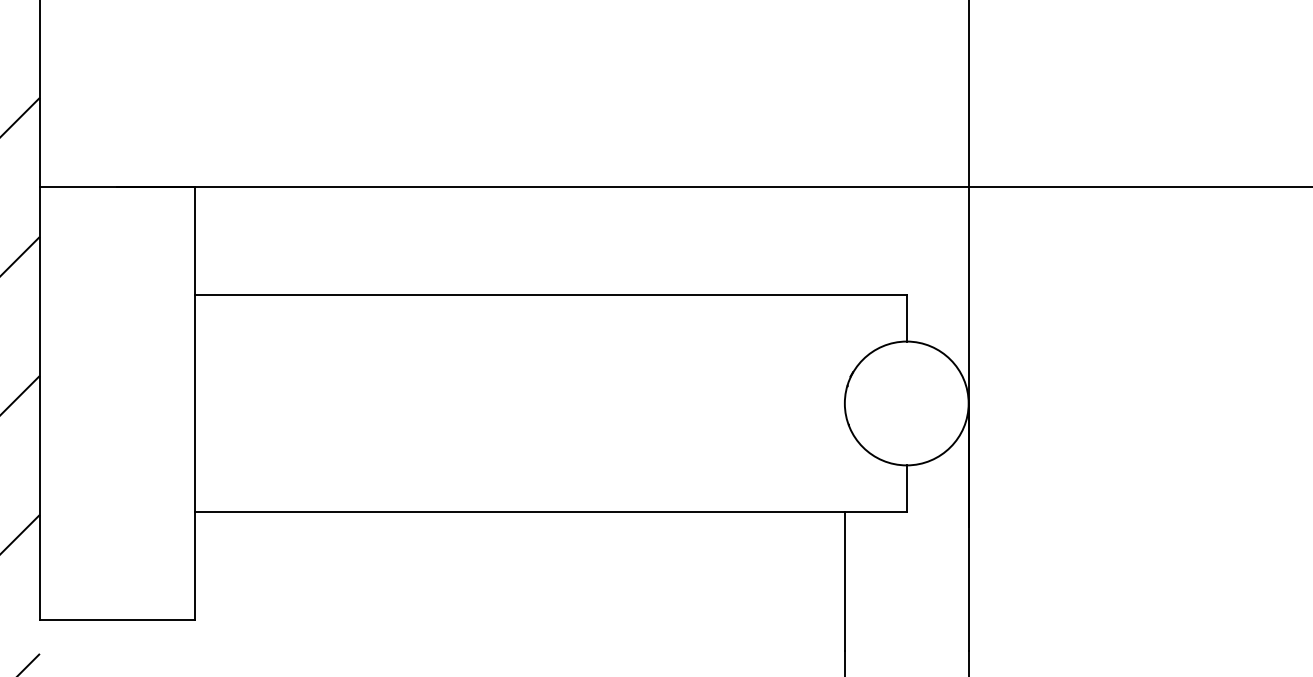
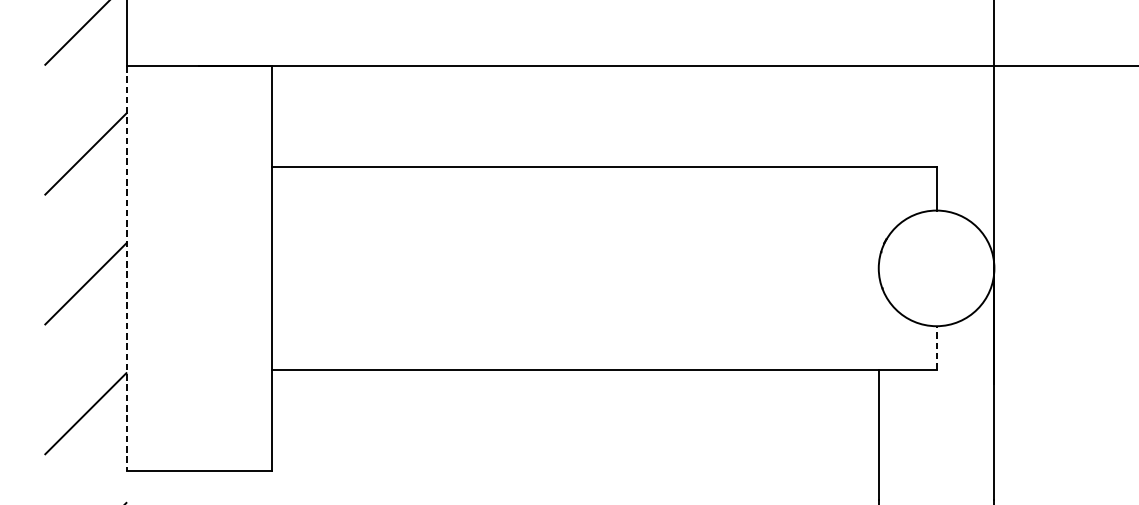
line: (39, 403) -> (126, 268), solid -> dashed
line: (906, 488) -> (936, 347), solid -> dashed

